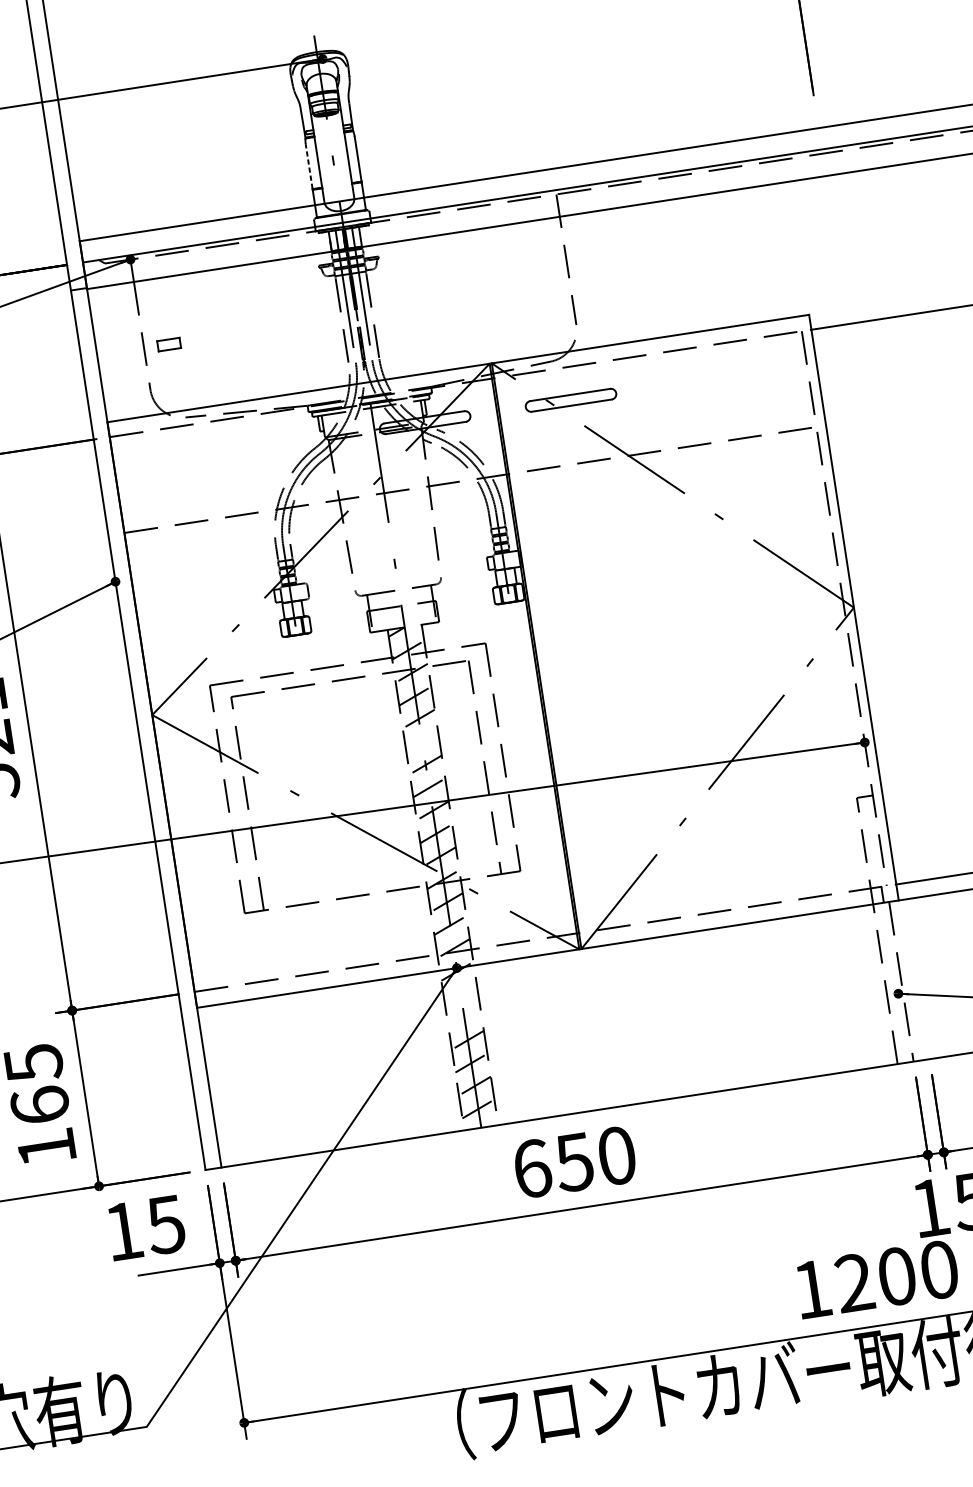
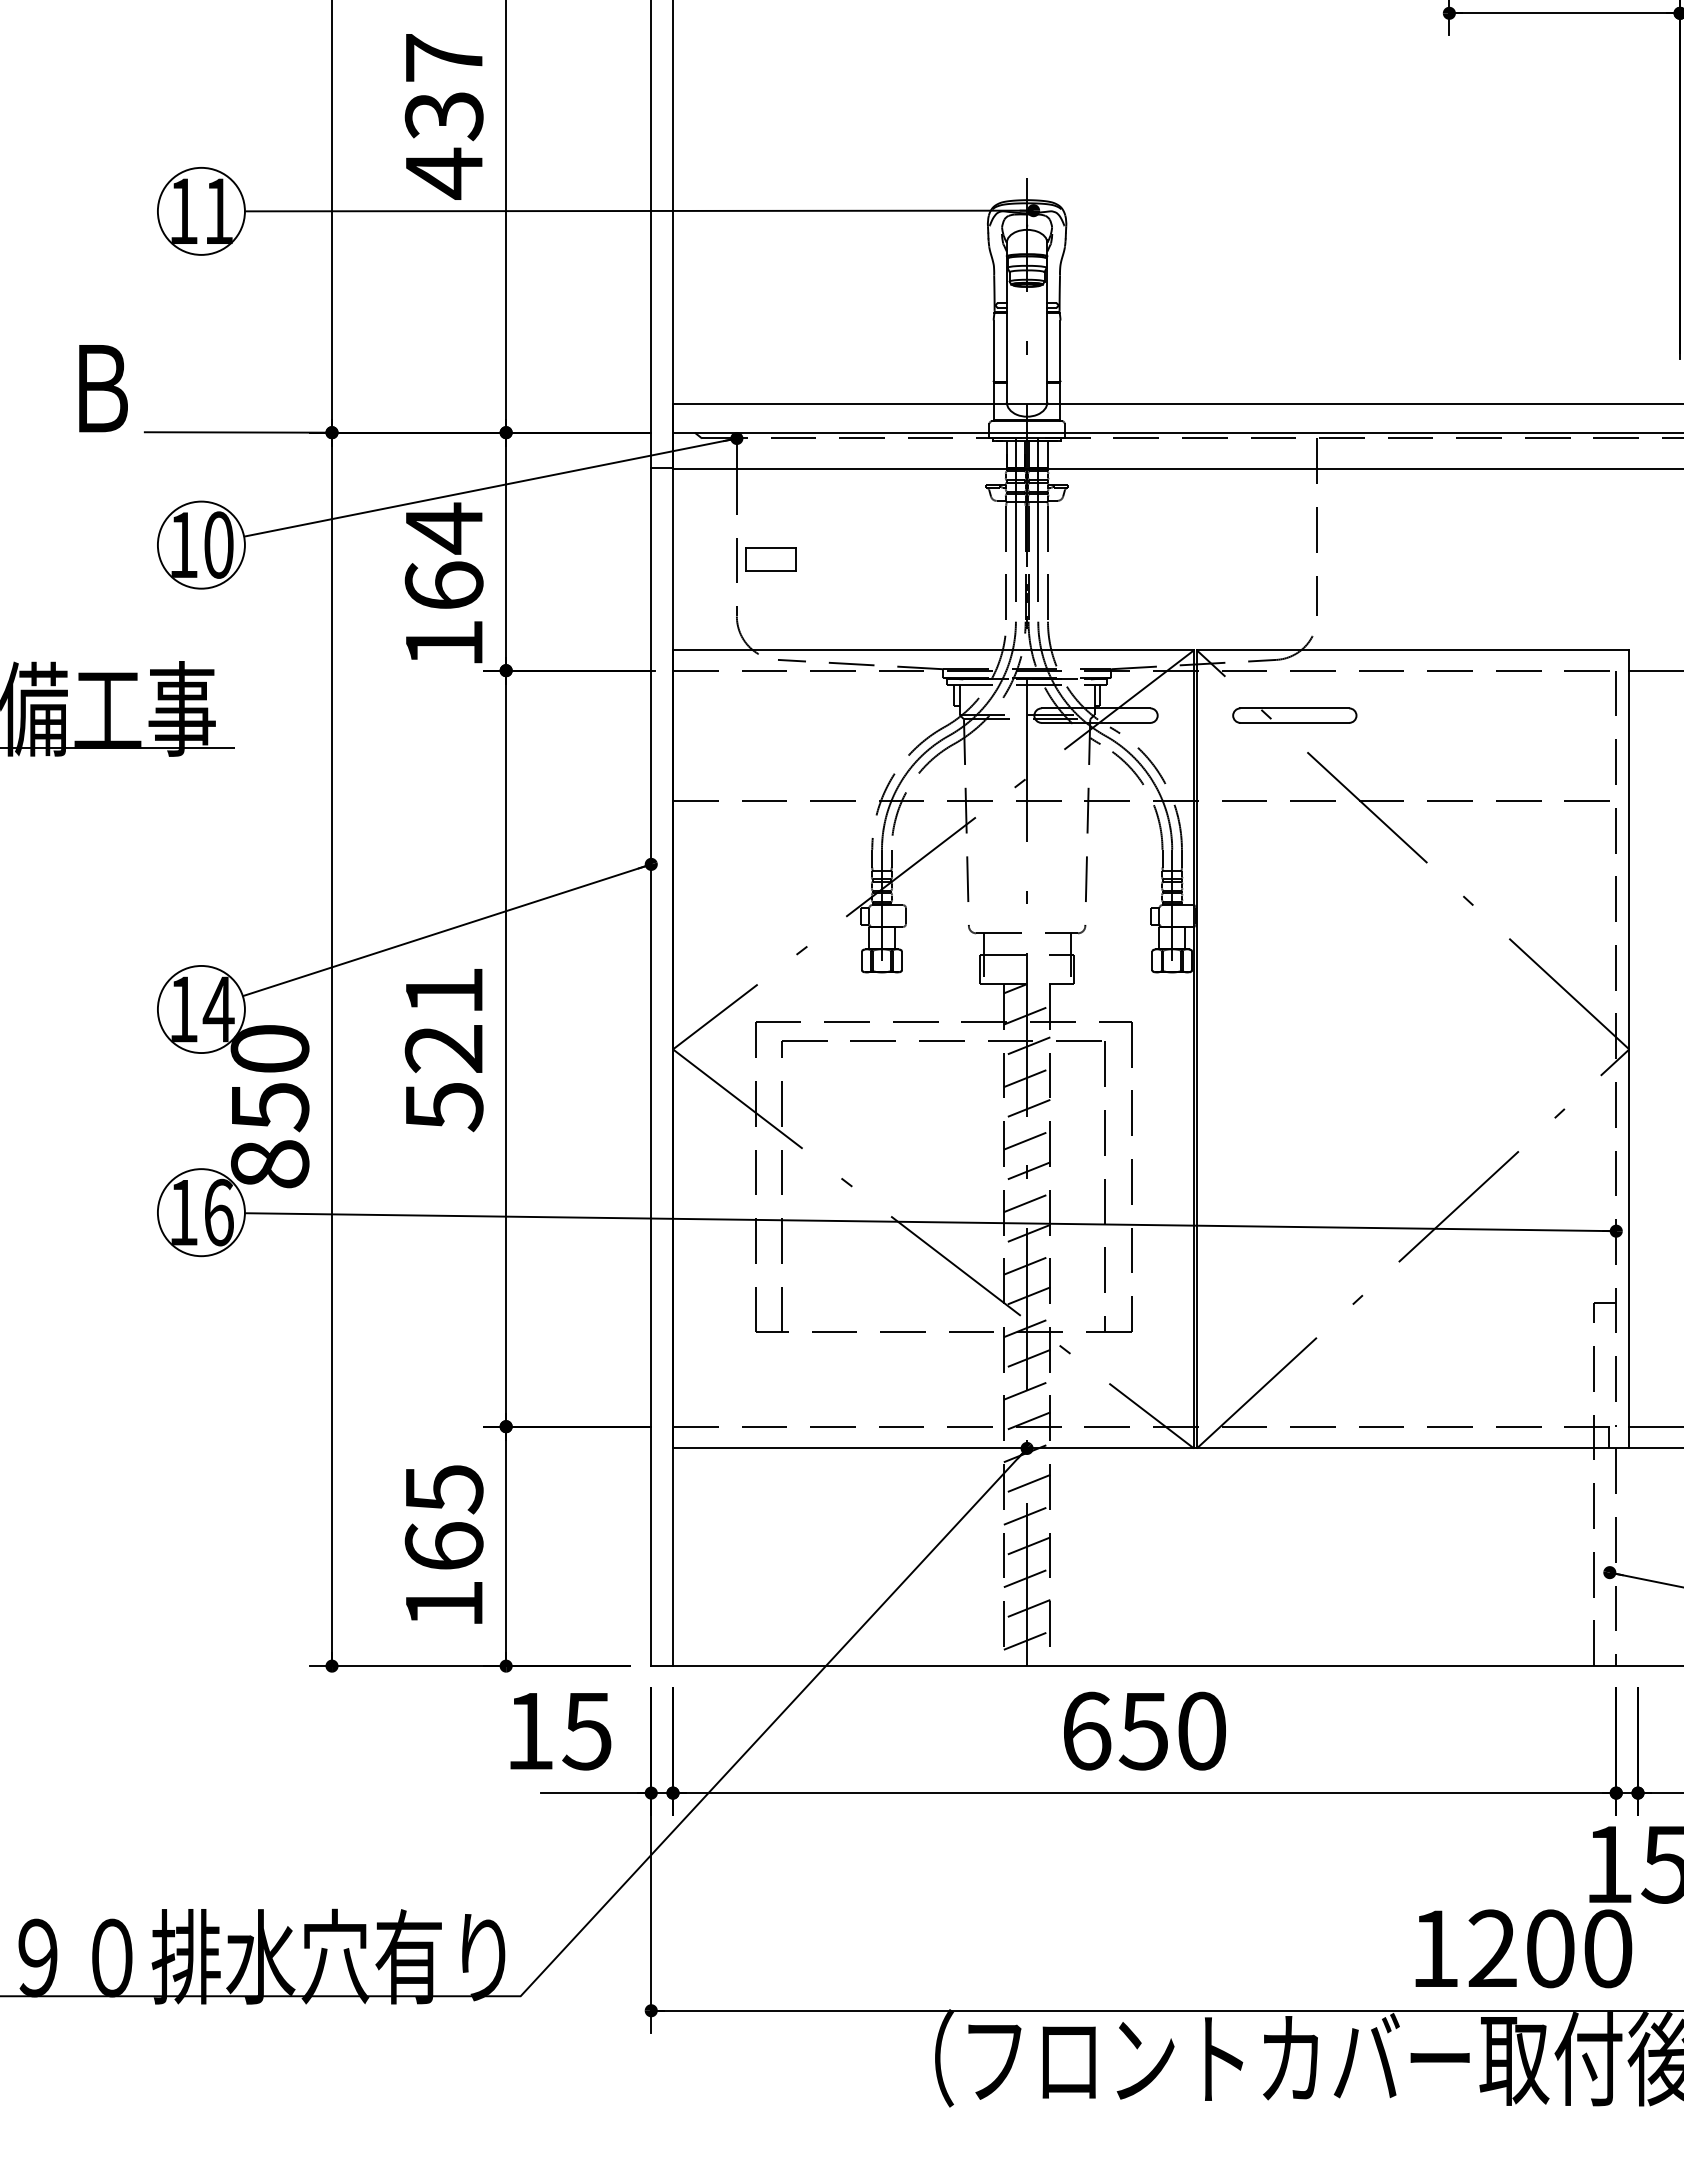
line: (308, 166) -> (993, 350), dashed -> solid
part: (168, 344) -> (770, 559), size x1.67
line: (421, 742) -> (1026, 1140), added
line: (460, 993) -> (1026, 1483), added
line: (463, 1017) -> (1026, 1515), added

